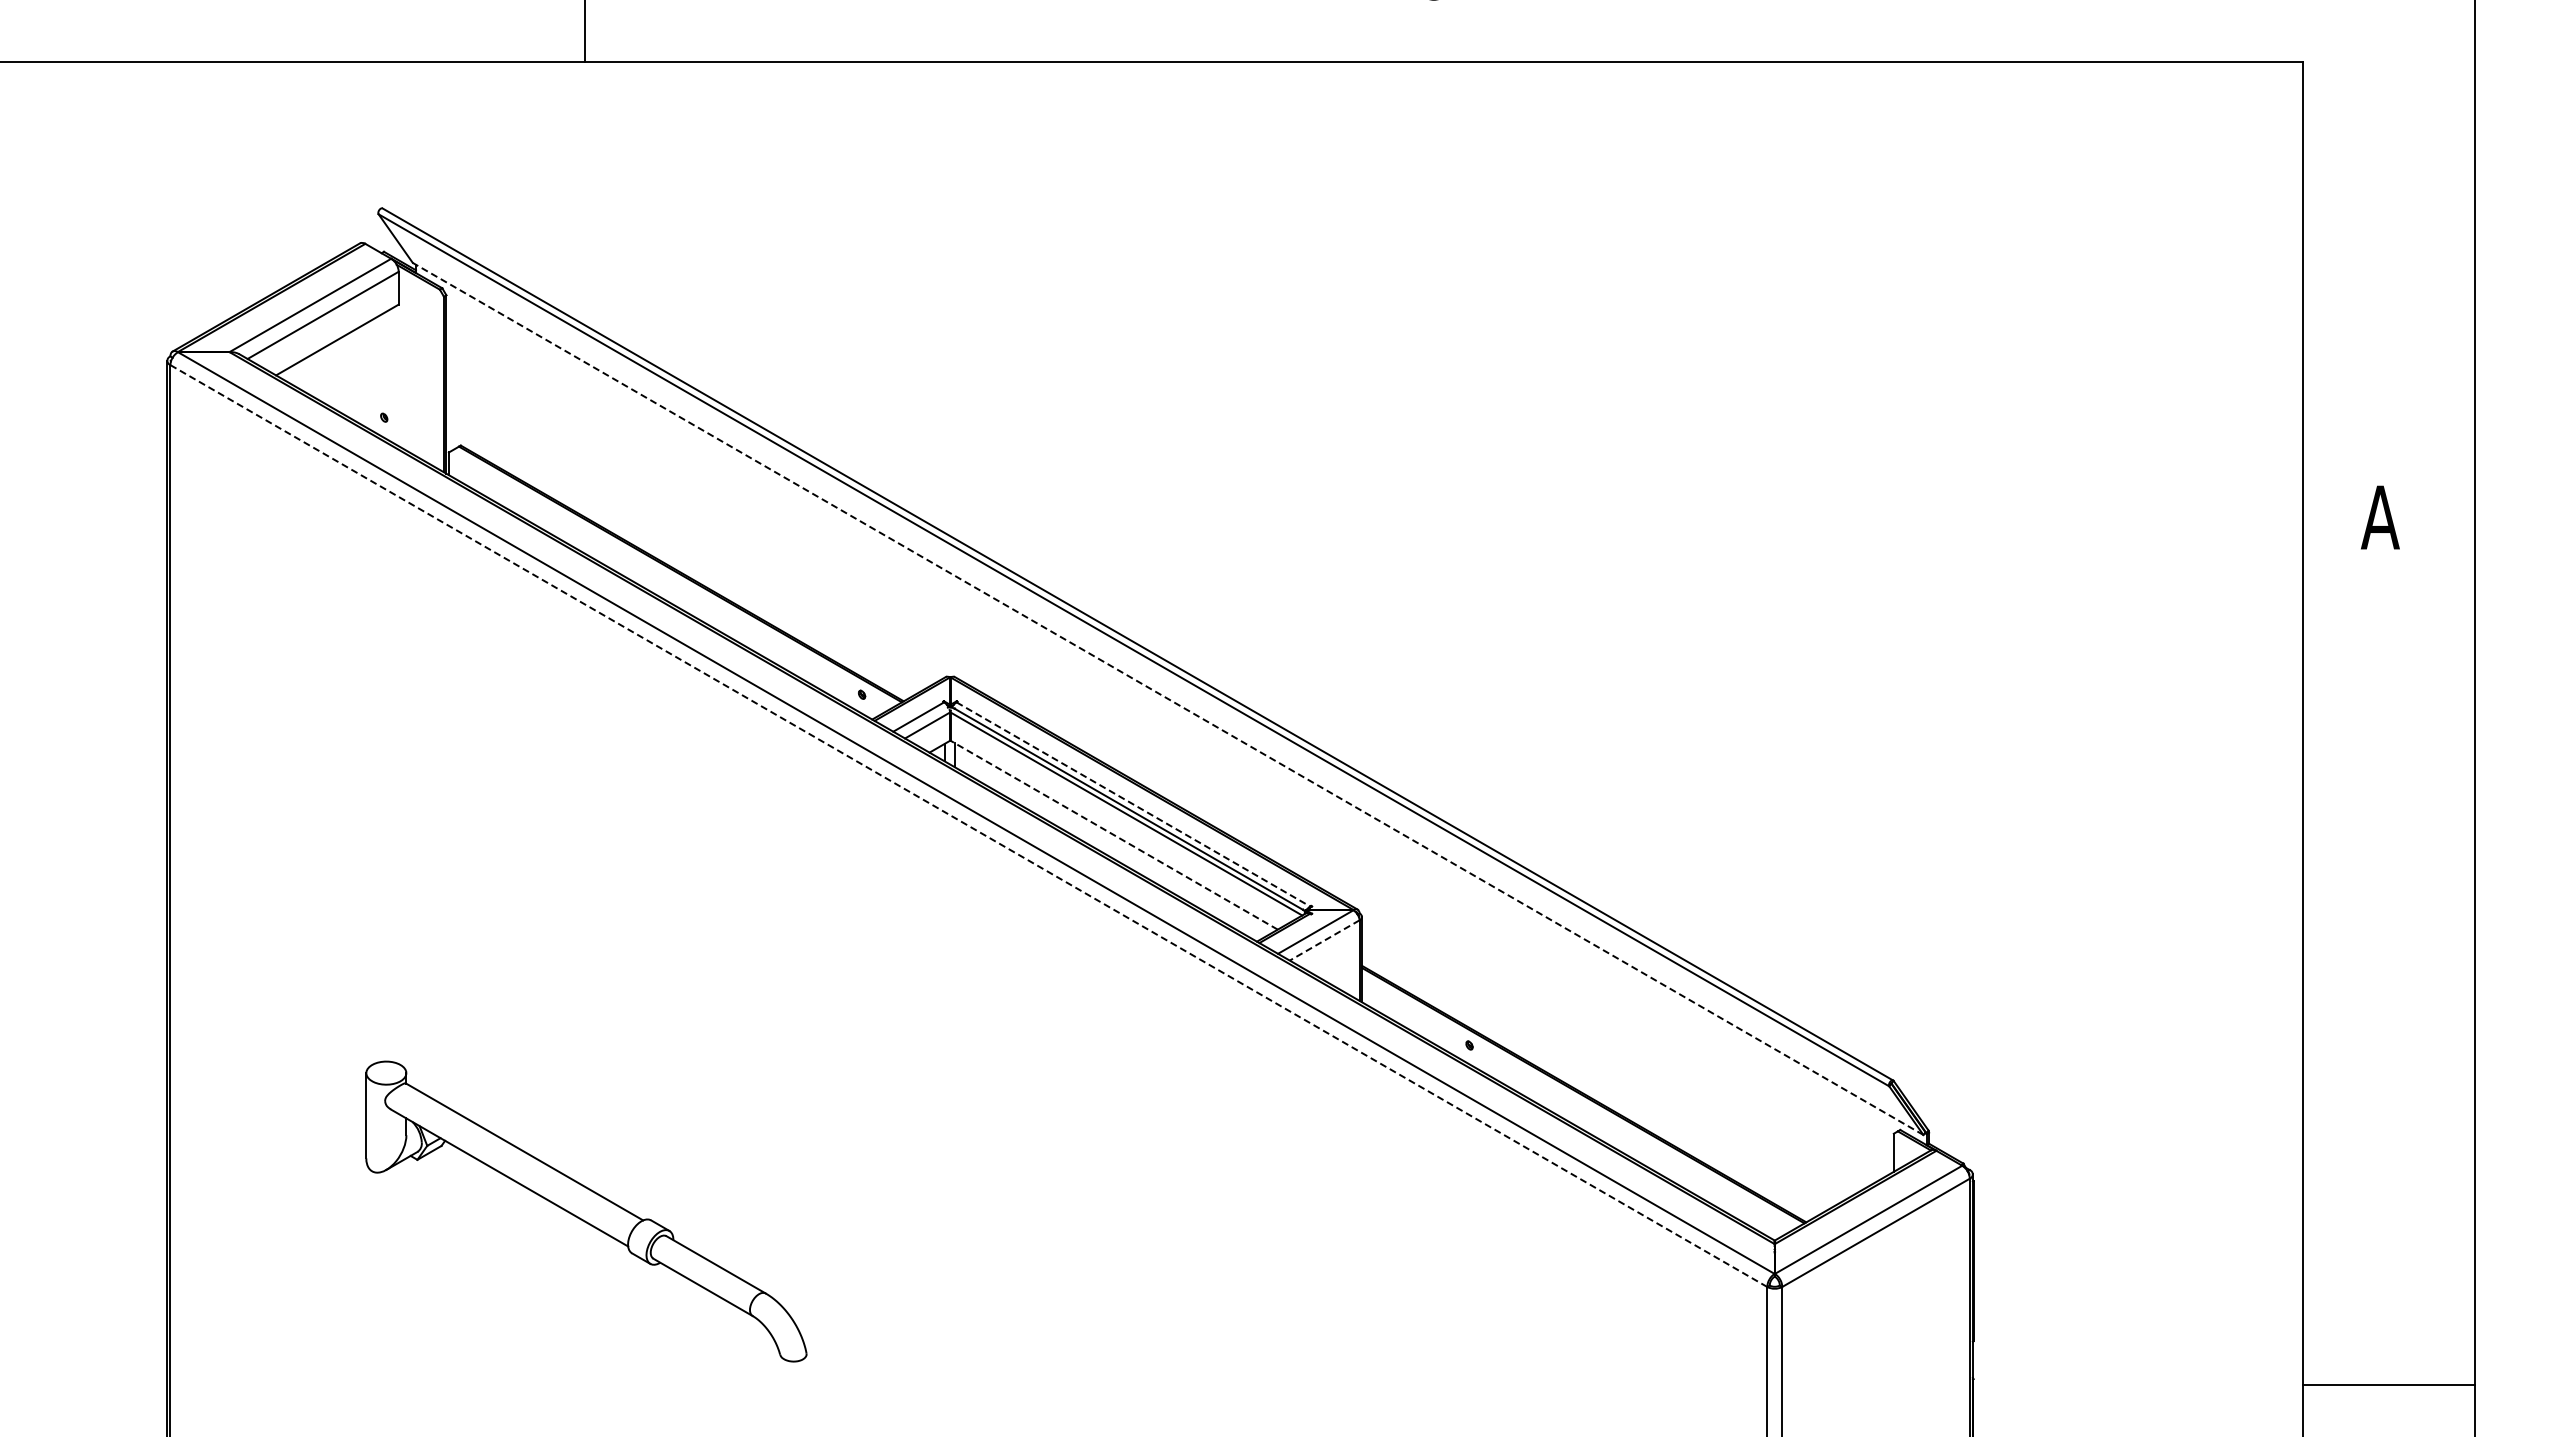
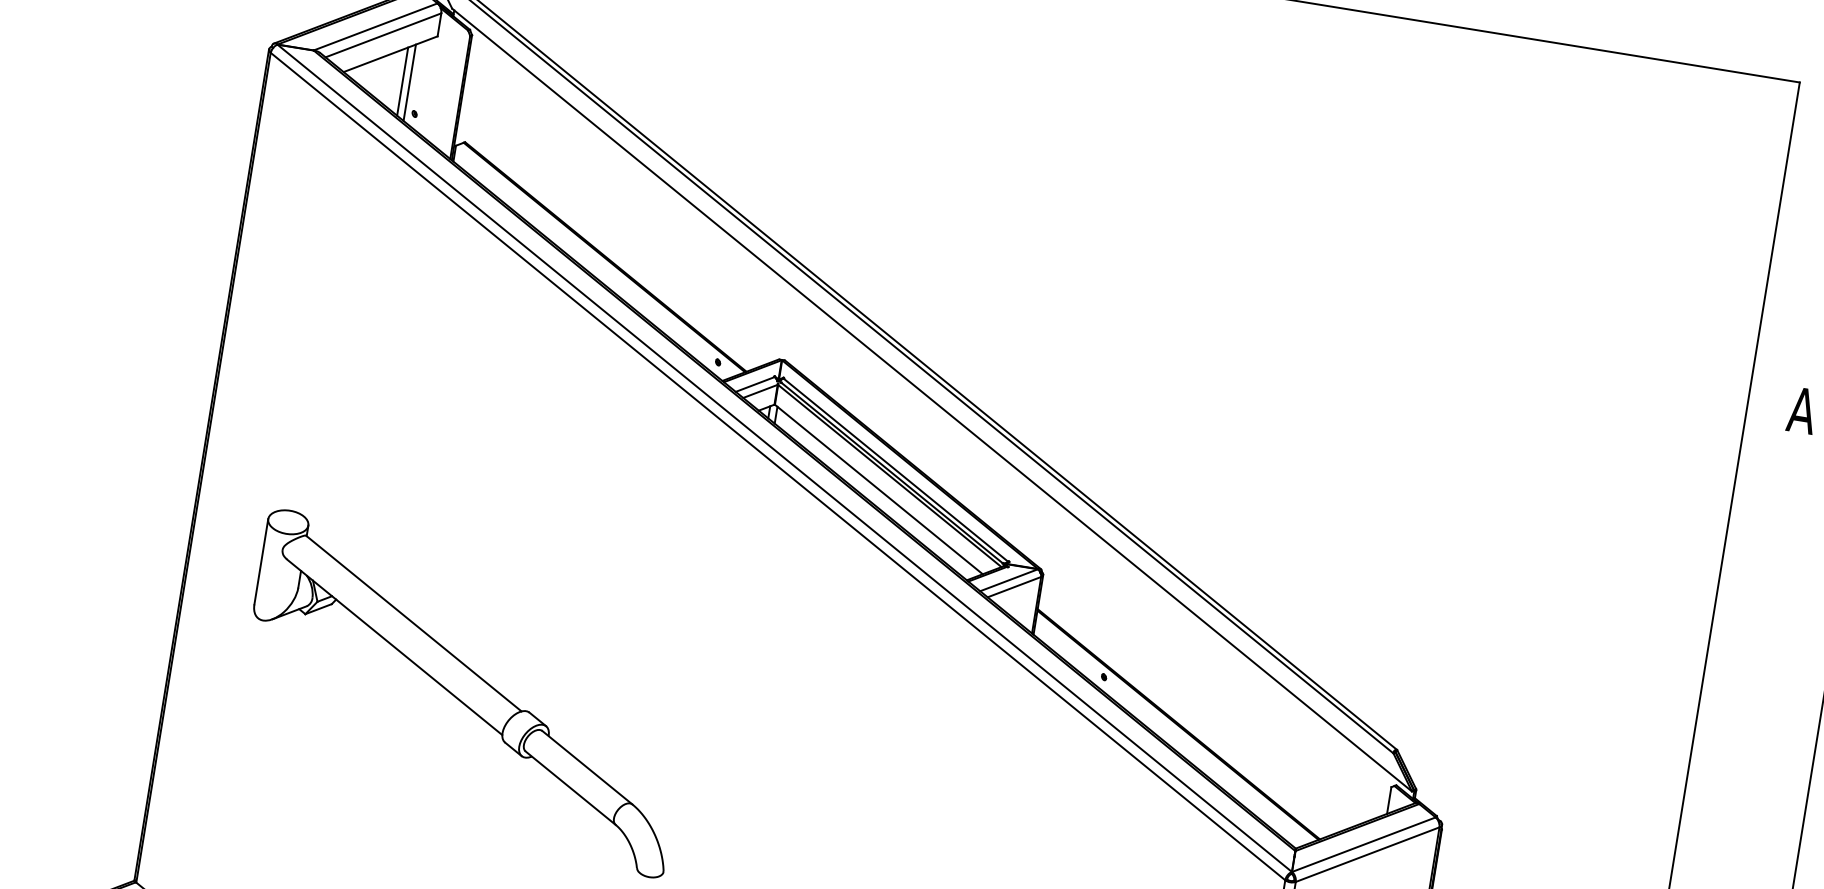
line: (370, 374) -> (409, 82), added
line: (360, 375) -> (402, 81), added
line: (1167, 698) -> (931, 399), dashed -> solid
line: (1133, 804) -> (895, 470), dashed -> solid
line: (968, 826) -> (777, 466), dashed -> solid
line: (1114, 835) -> (879, 489), dashed -> solid
line: (1324, 940) -> (1014, 587), dashed -> solid
part: (586, 1211) -> (466, 693), size x1.43

